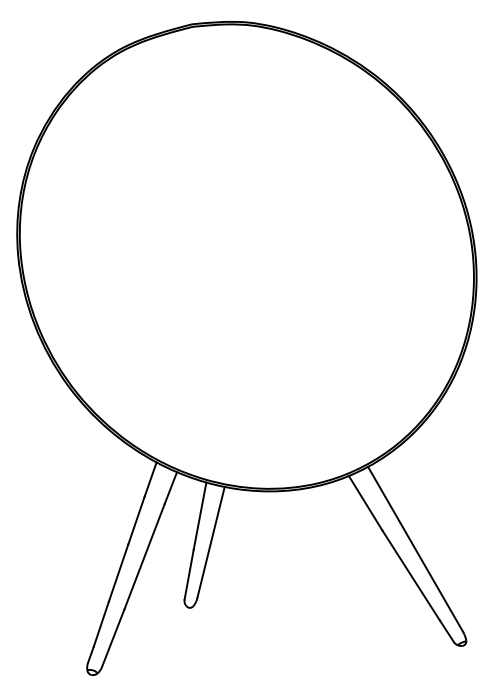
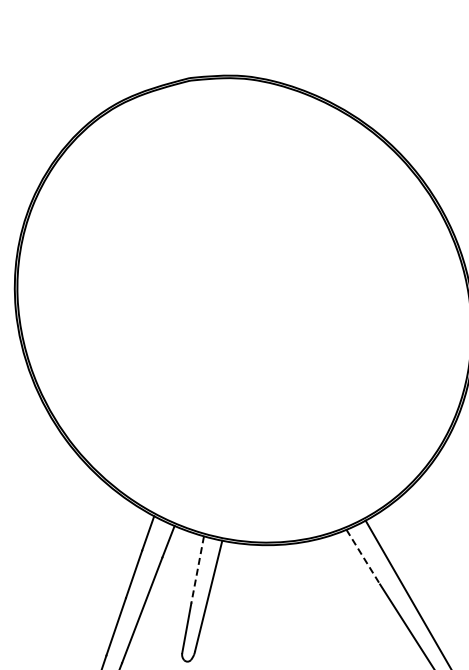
line: (365, 503) -> (363, 557), solid -> dashed
line: (199, 516) -> (197, 570), solid -> dashed

